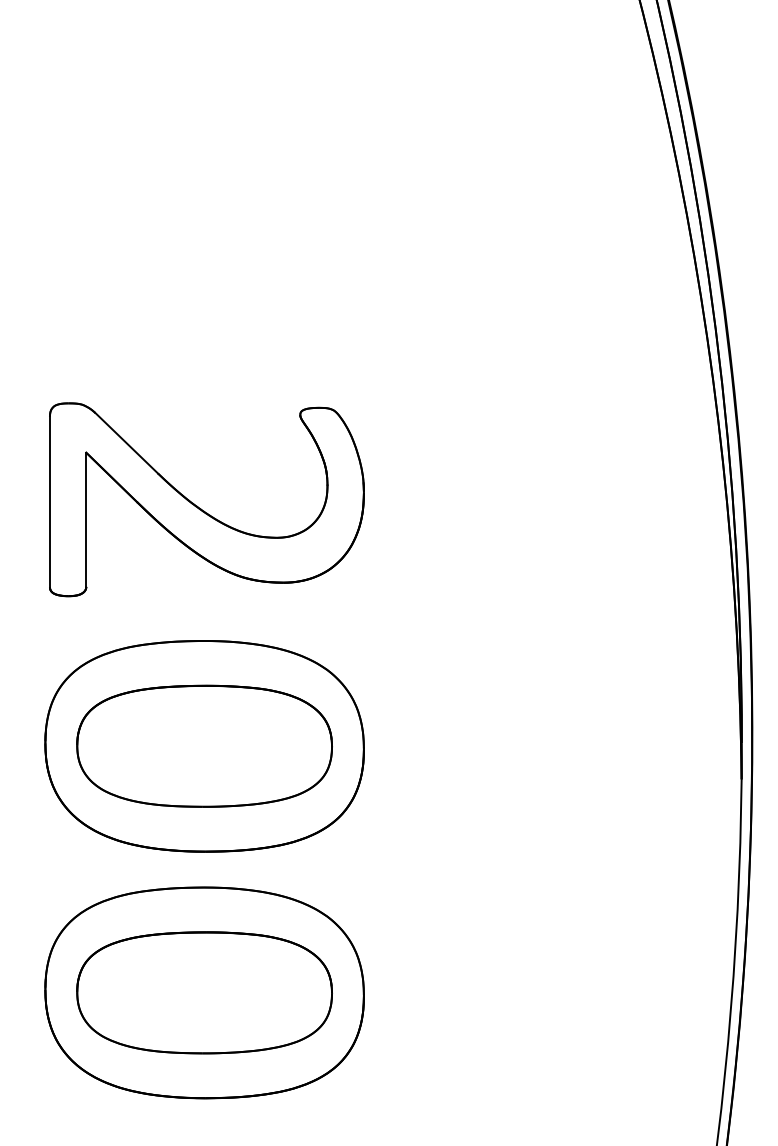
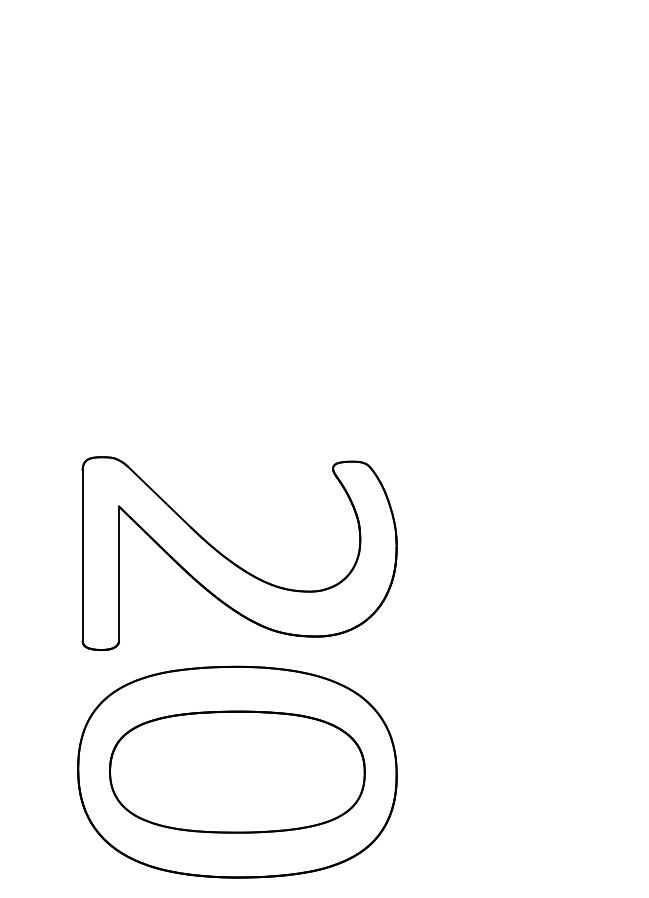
part: (201, 508) -> (234, 562), moved

